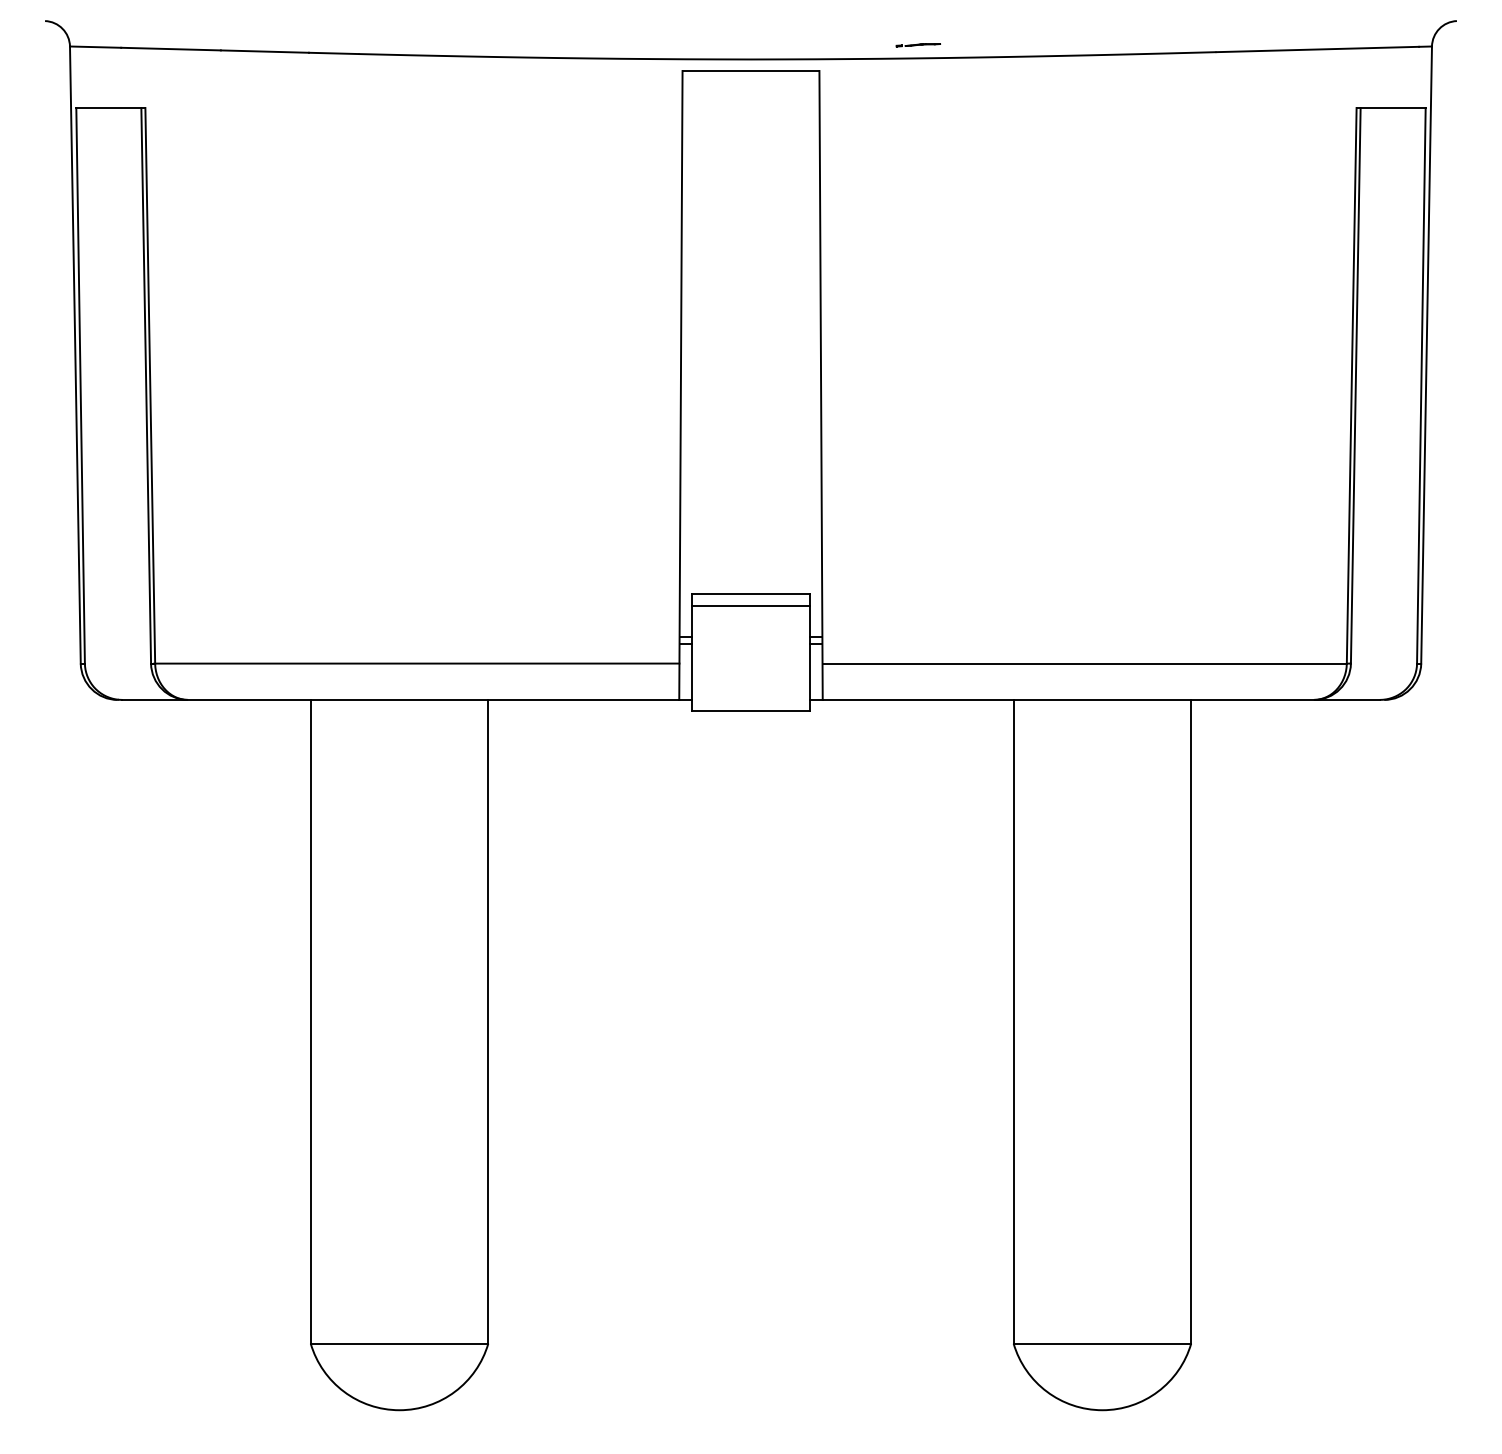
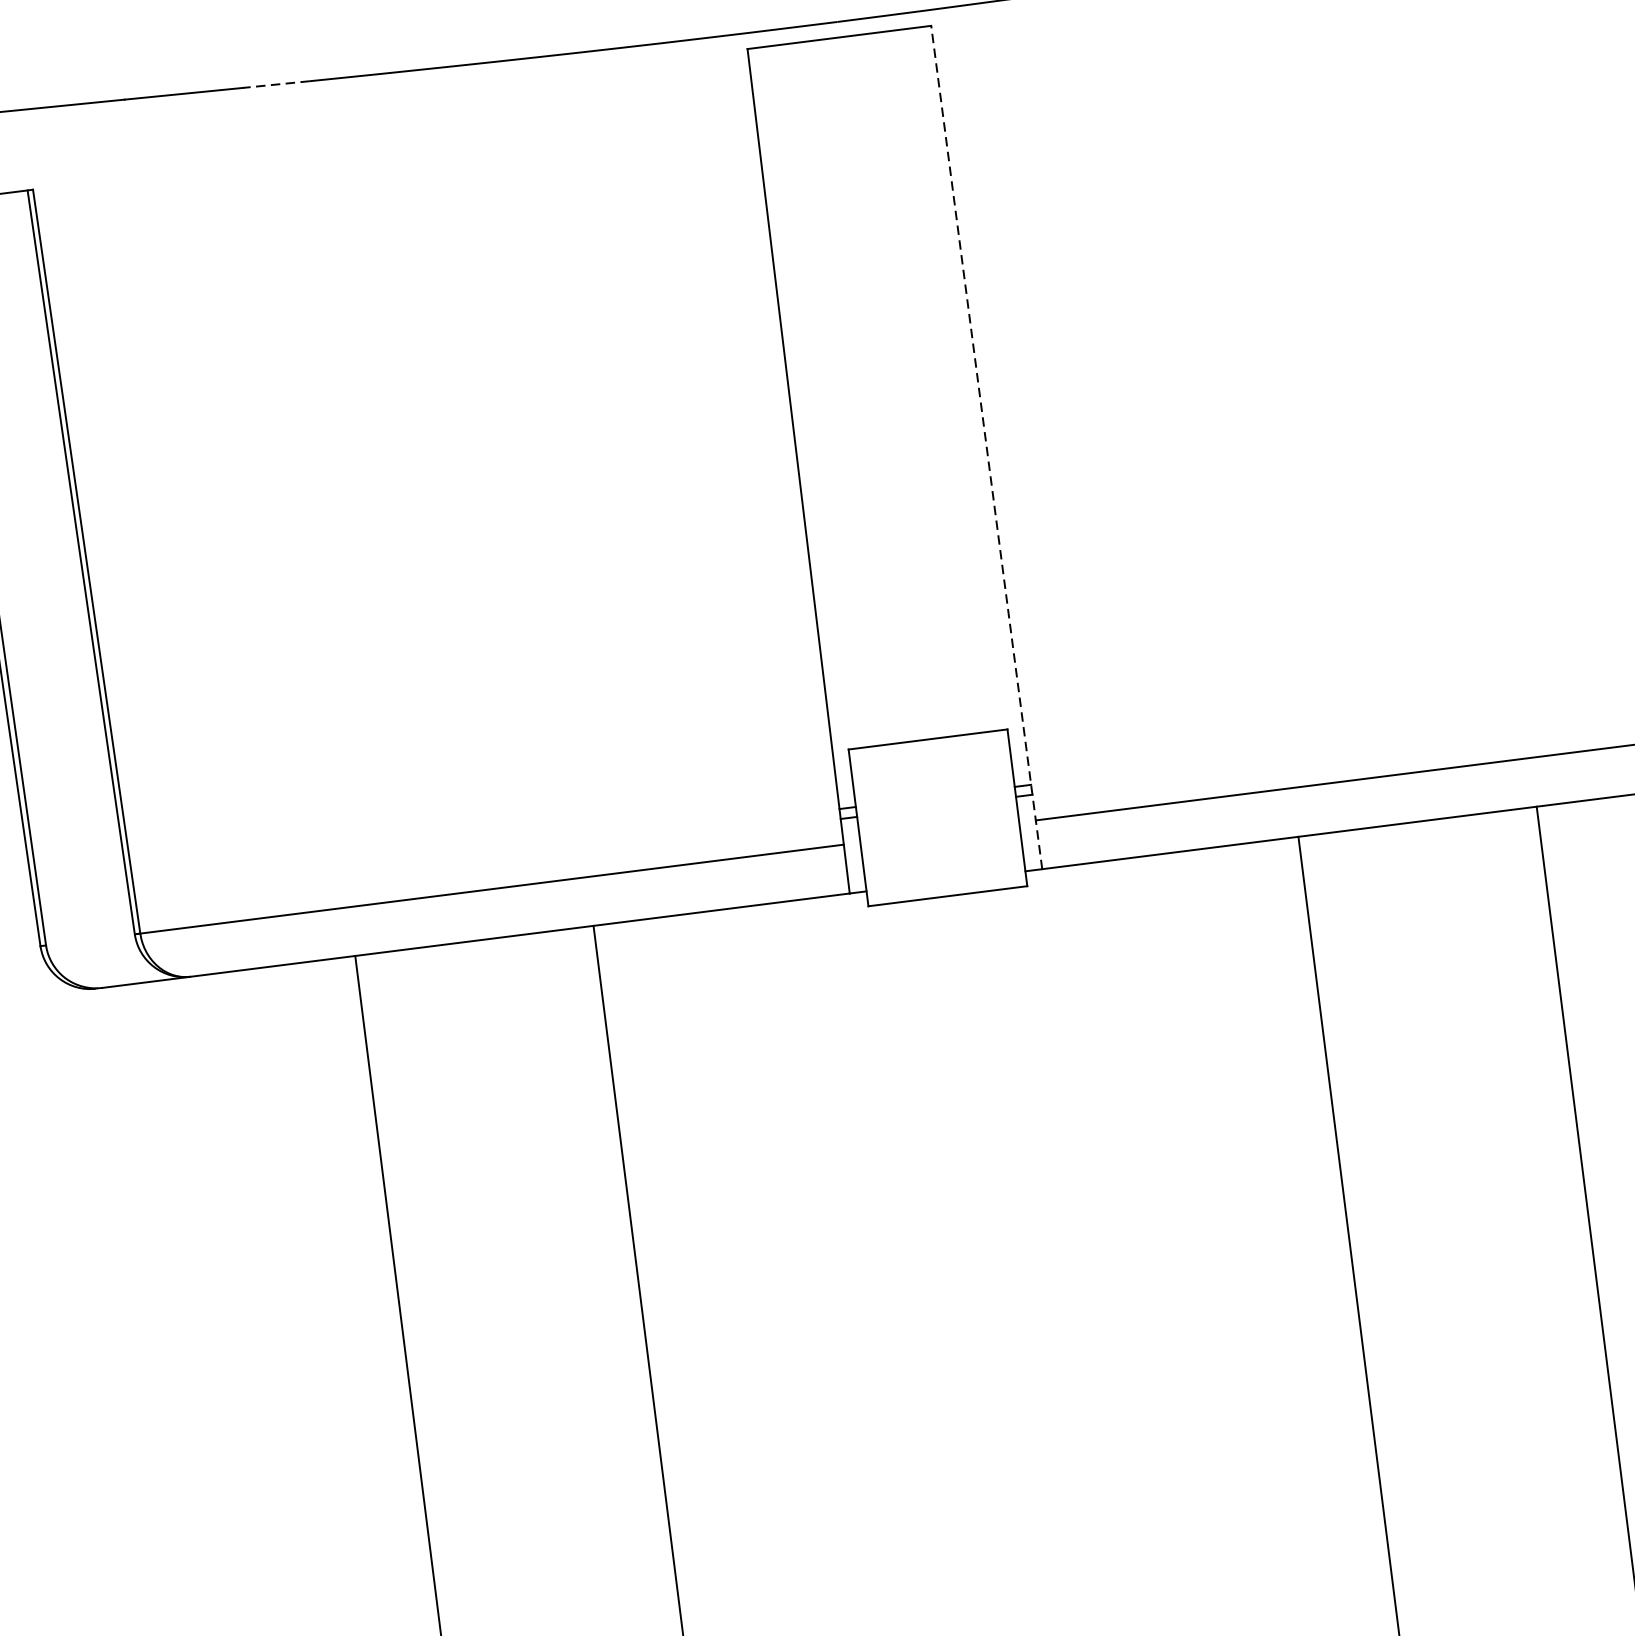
line: (333, 53) -> (276, 84), solid -> dashed
line: (821, 384) -> (987, 446), solid -> dashed
line: (750, 605) -> (929, 754), removed

